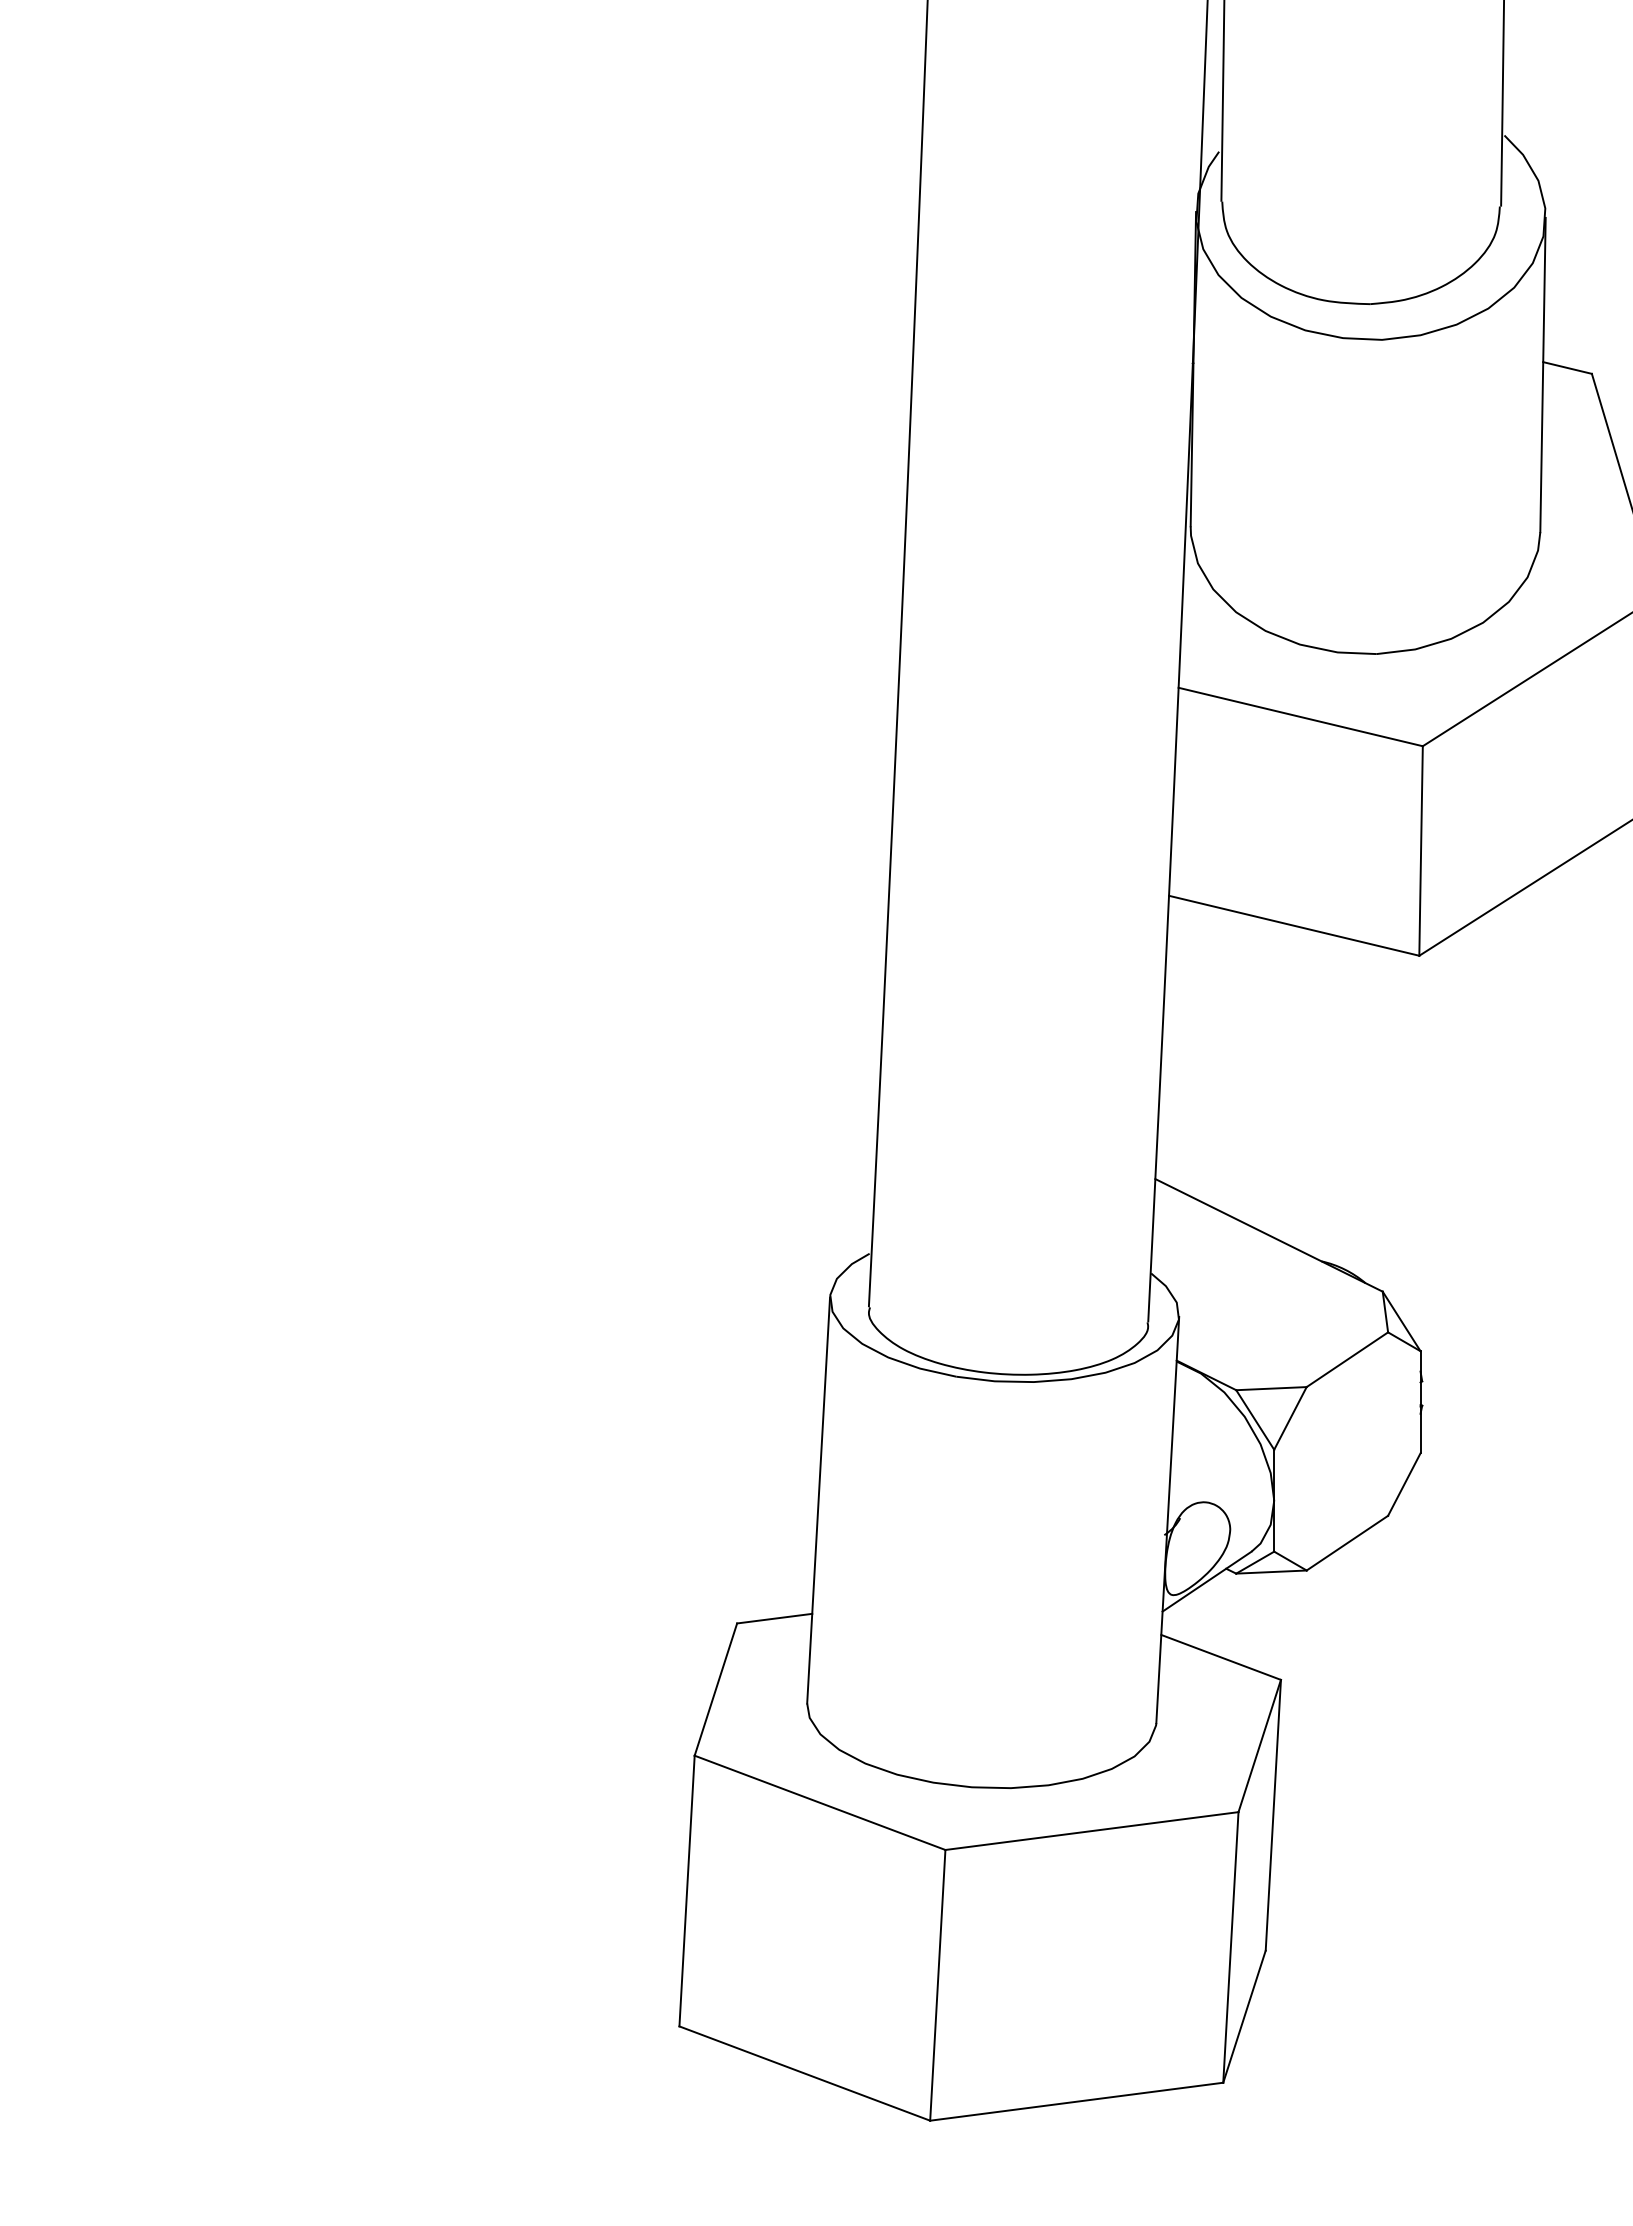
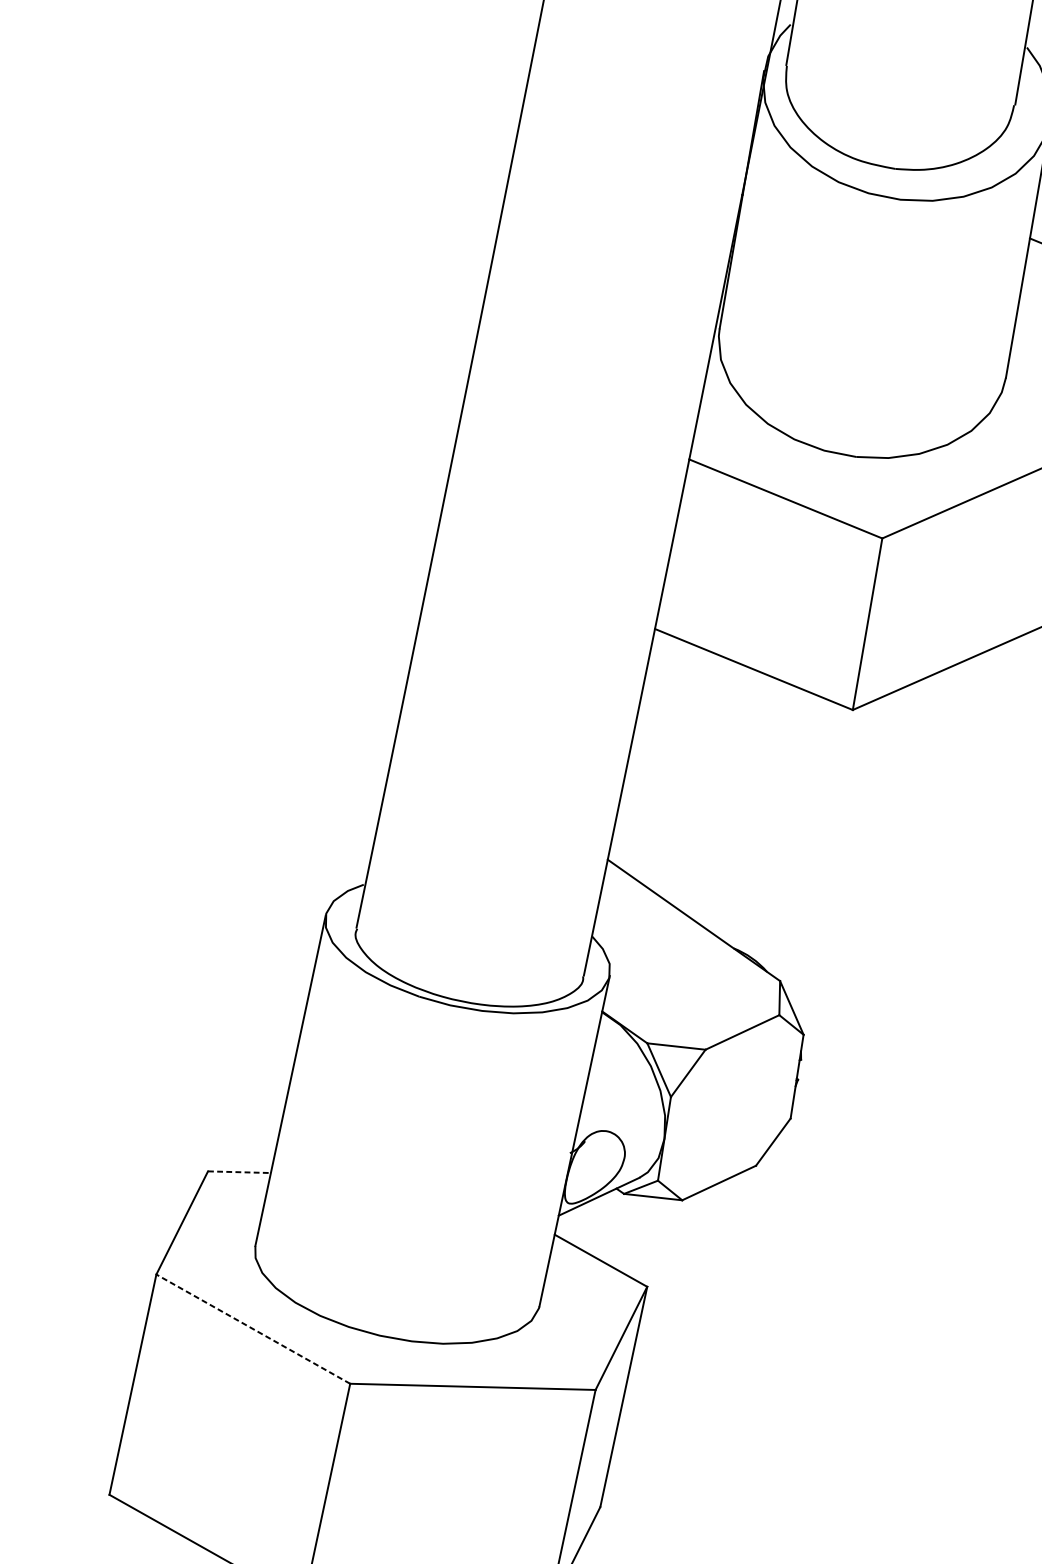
line: (774, 1618) -> (239, 1172), solid -> dashed
line: (820, 1802) -> (253, 1328), solid -> dashed

